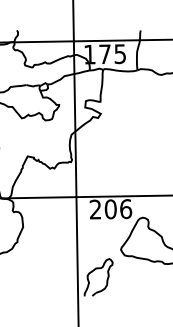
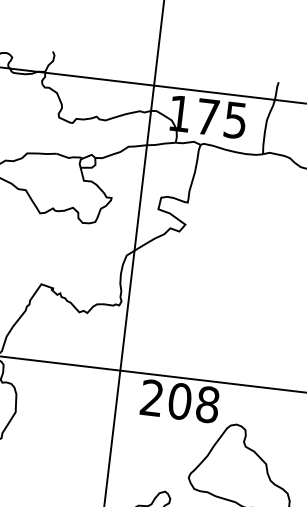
text: (126, 208) -> (208, 403), 206 -> 208

